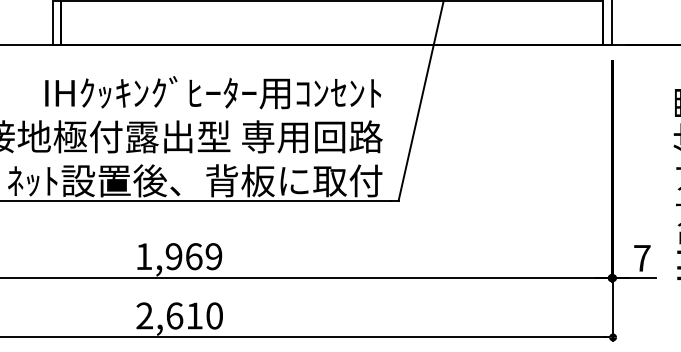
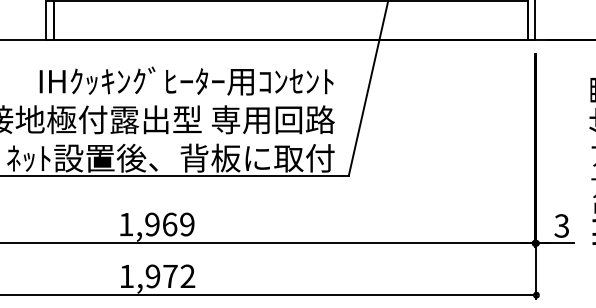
text: (641, 257) -> (561, 225), 7 -> 3
text: (179, 316) -> (157, 276), 2,610 -> 1,972

